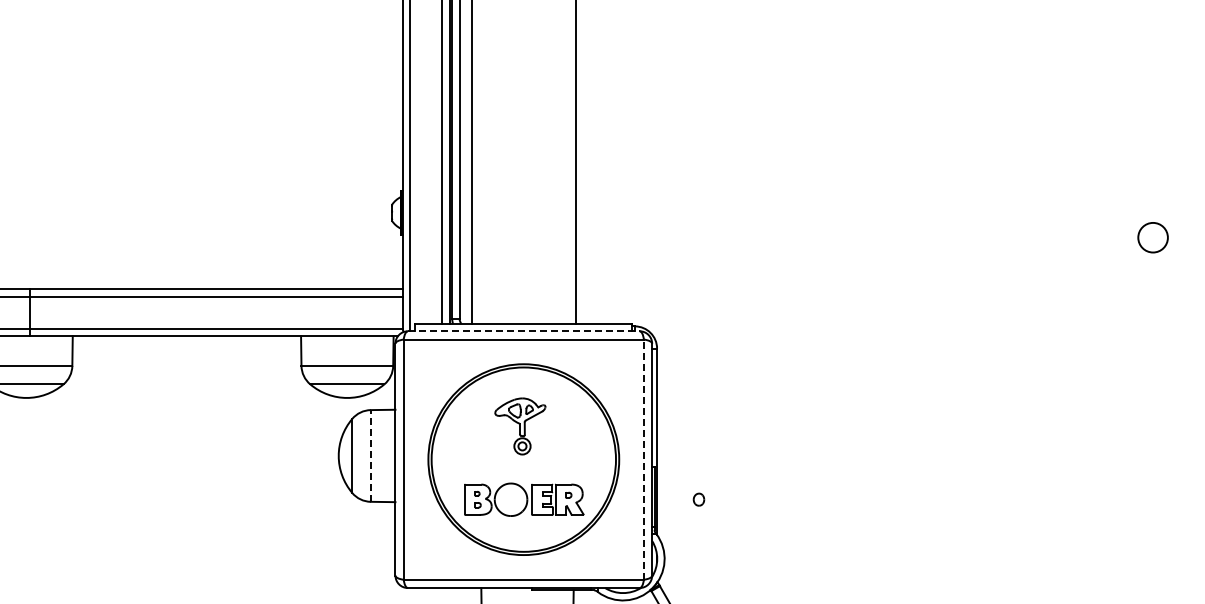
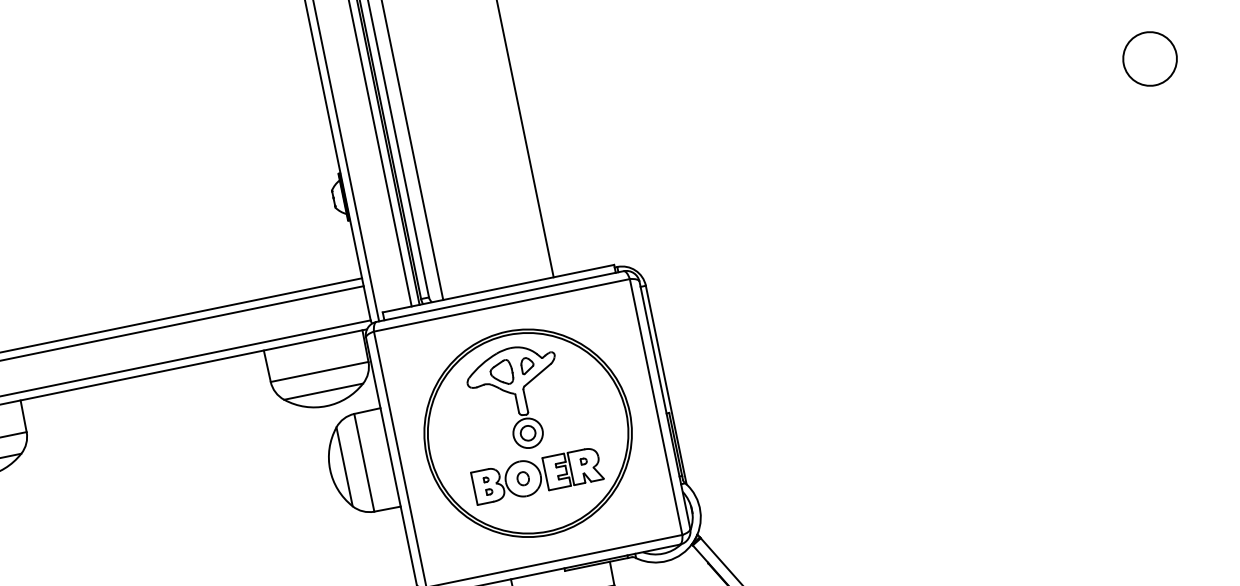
circle: (1152, 237) -> (1149, 59), size x1.67
line: (524, 331) -> (500, 296), dashed -> solid
part: (520, 426) -> (517, 398), size x1.67
line: (370, 455) -> (363, 462), dashed -> solid
line: (643, 459) -> (655, 406), dashed -> solid
part: (698, 499) -> (522, 478), moved

